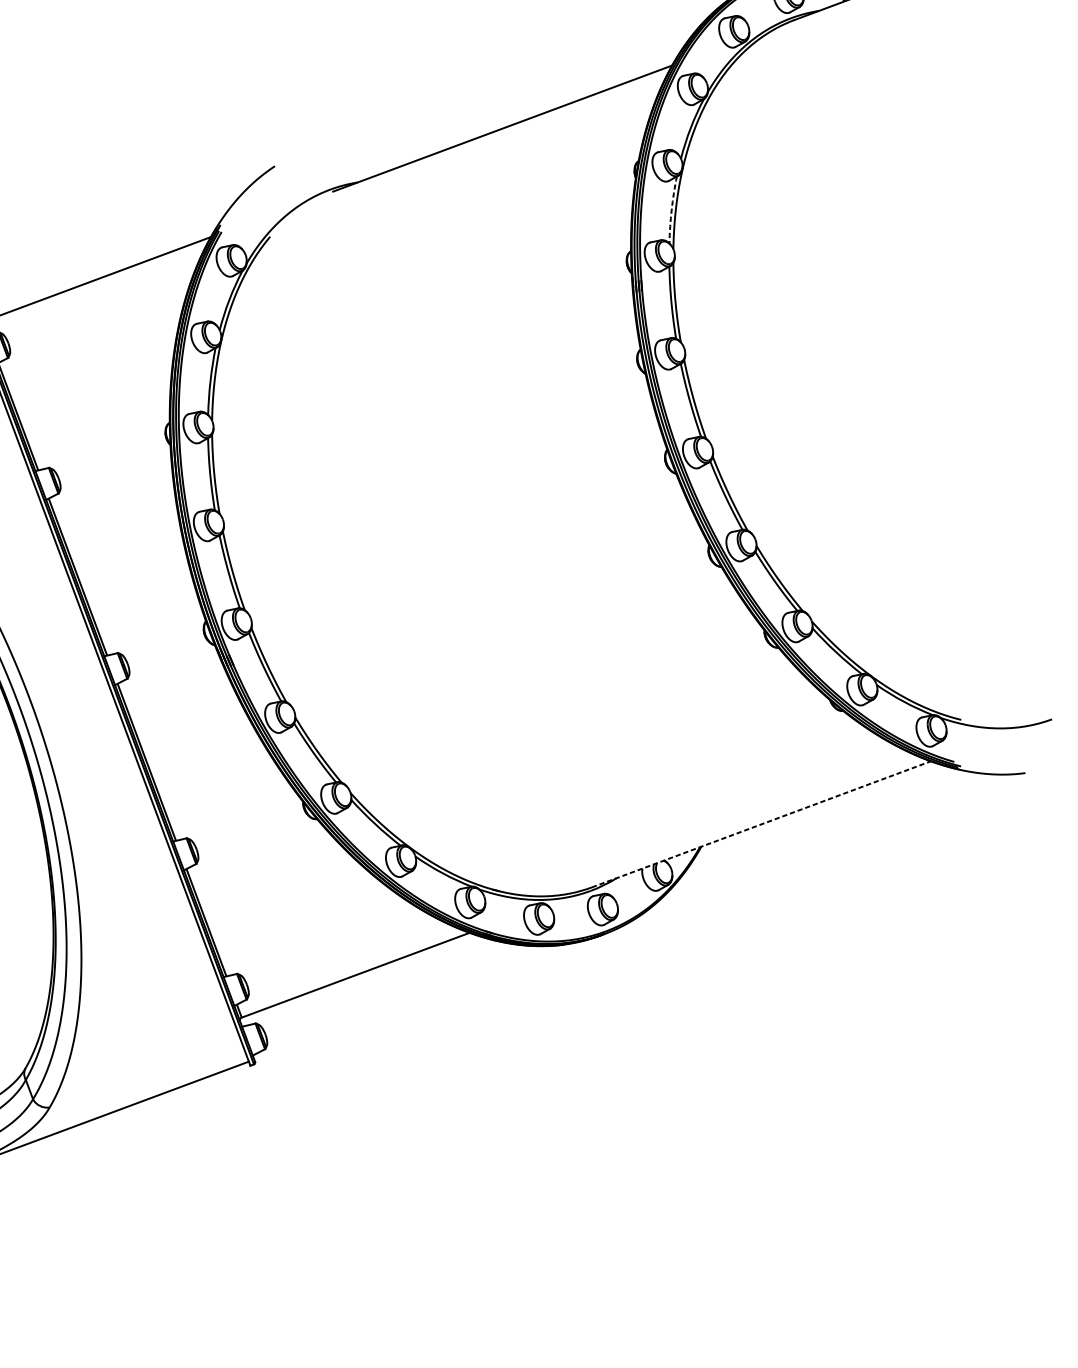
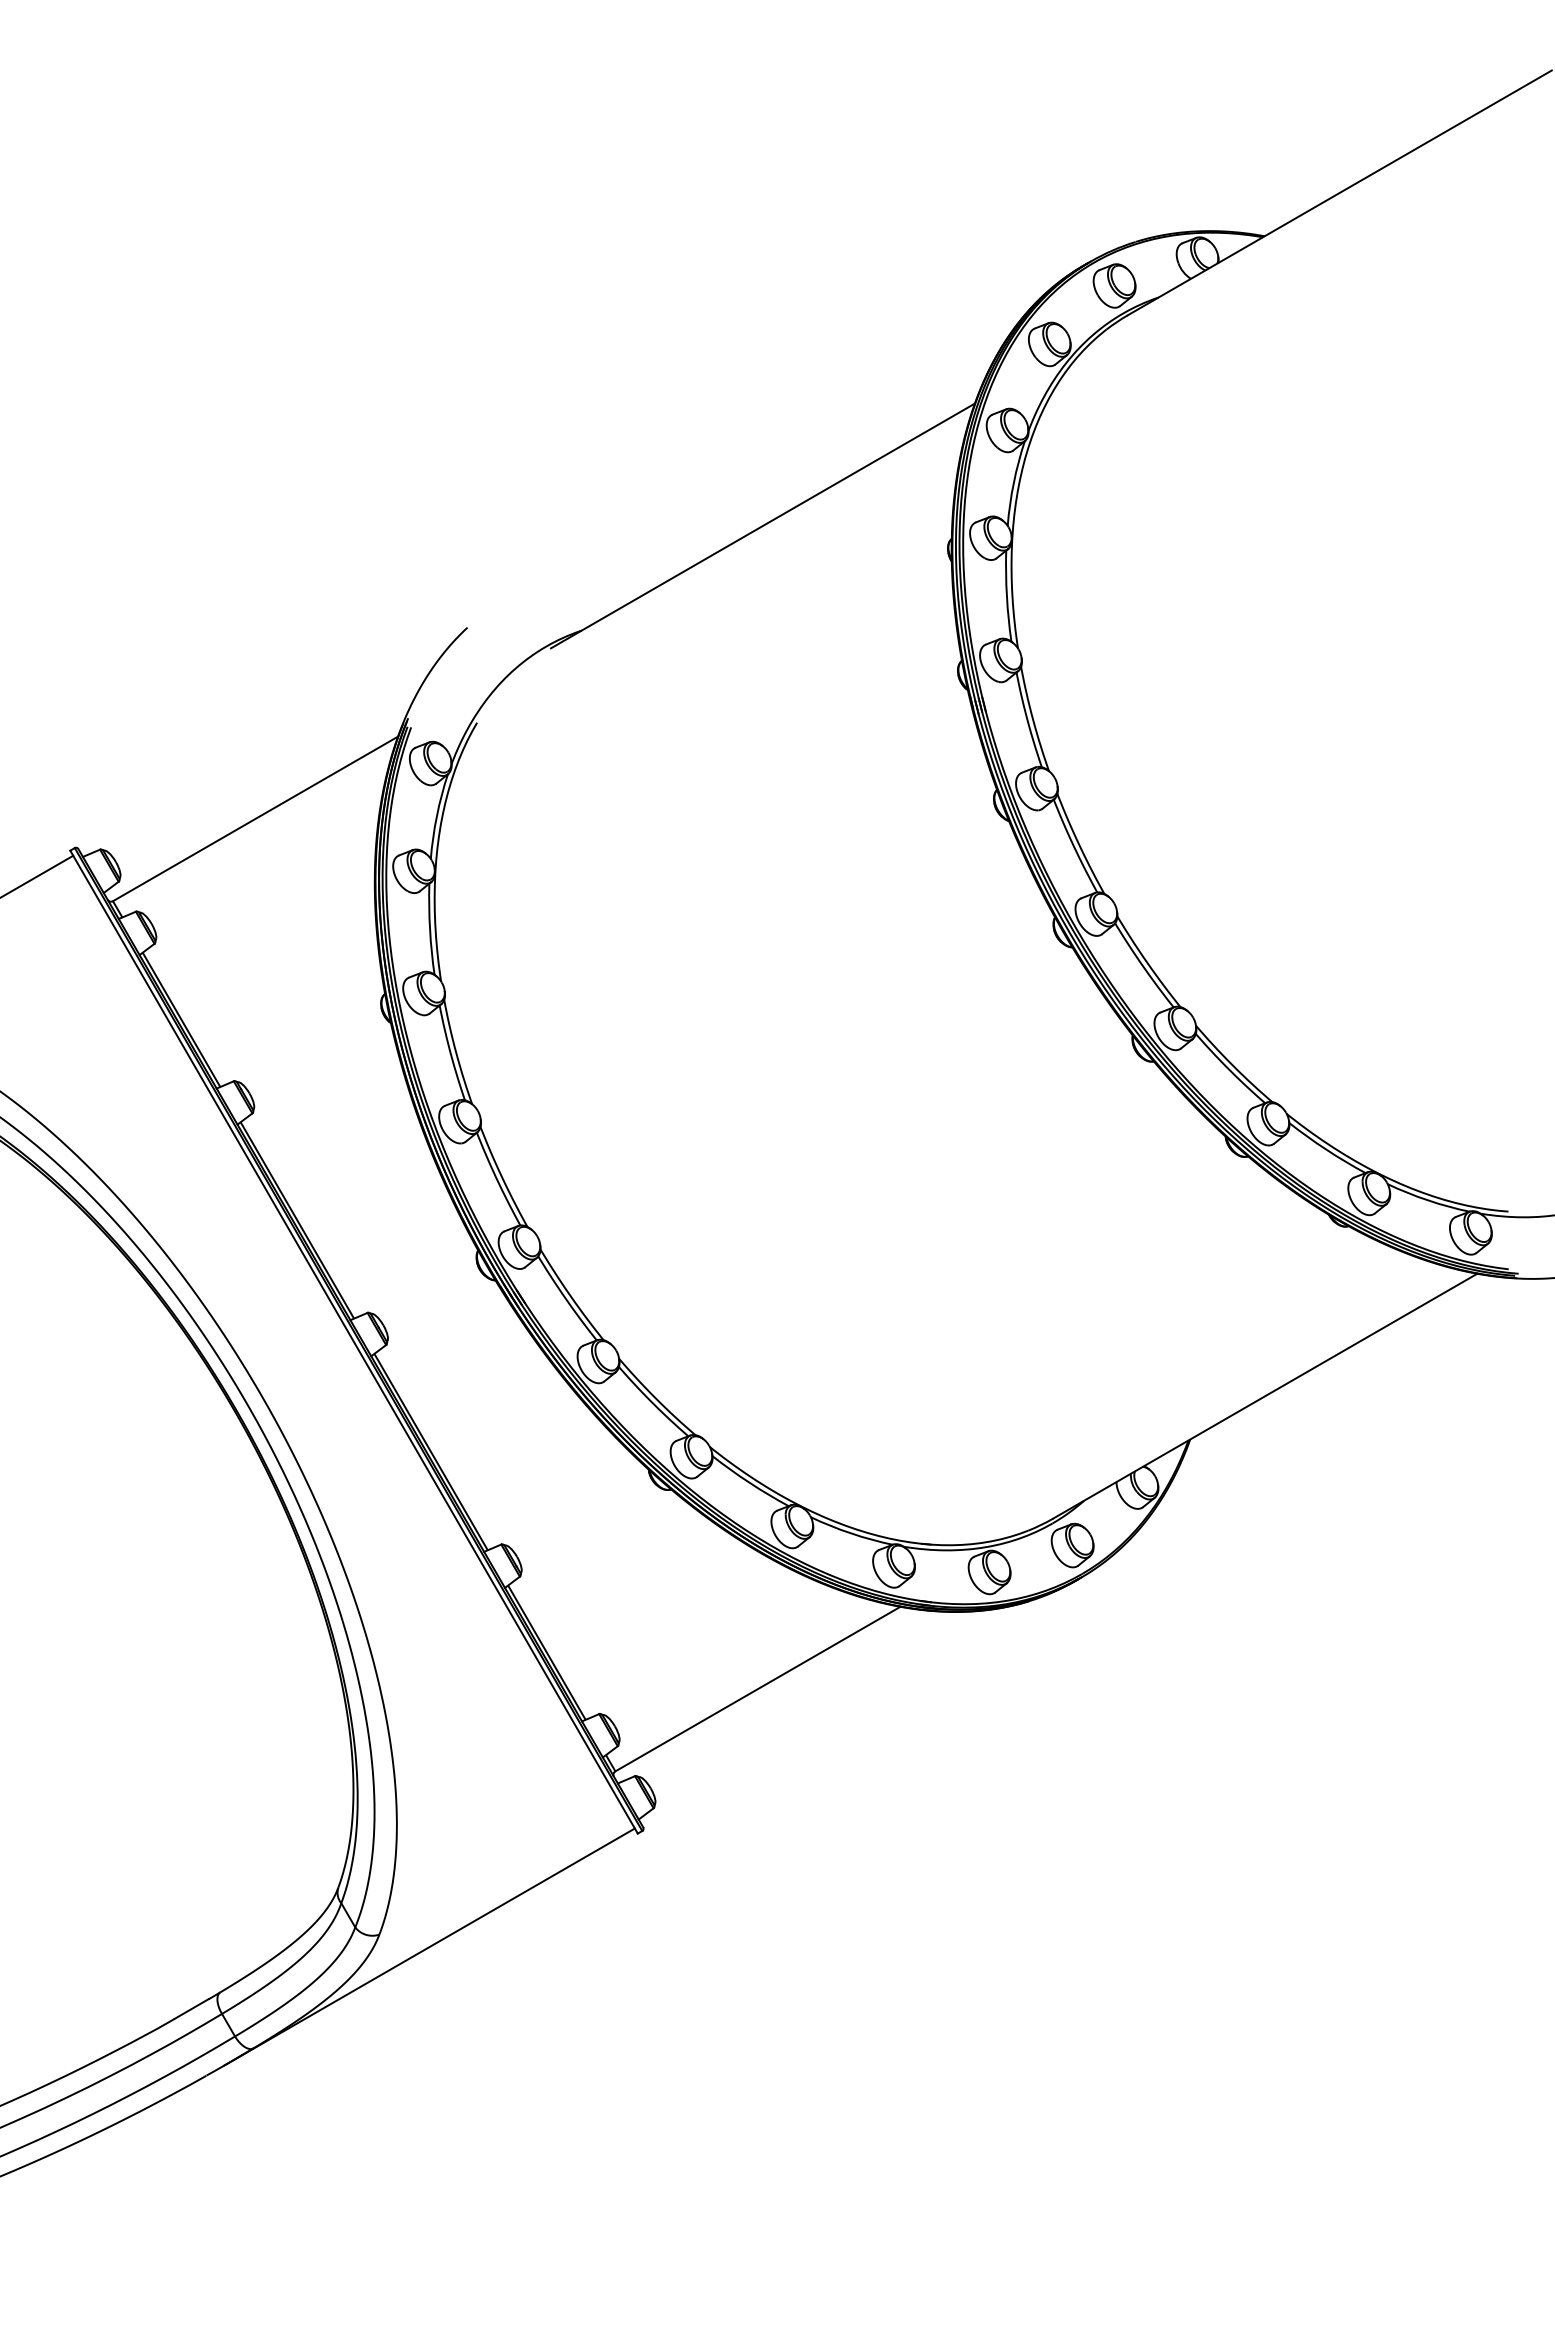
arc: (671, 209) -> (1006, 596), dashed -> solid
line: (761, 824) -> (1265, 1396), dashed -> solid

